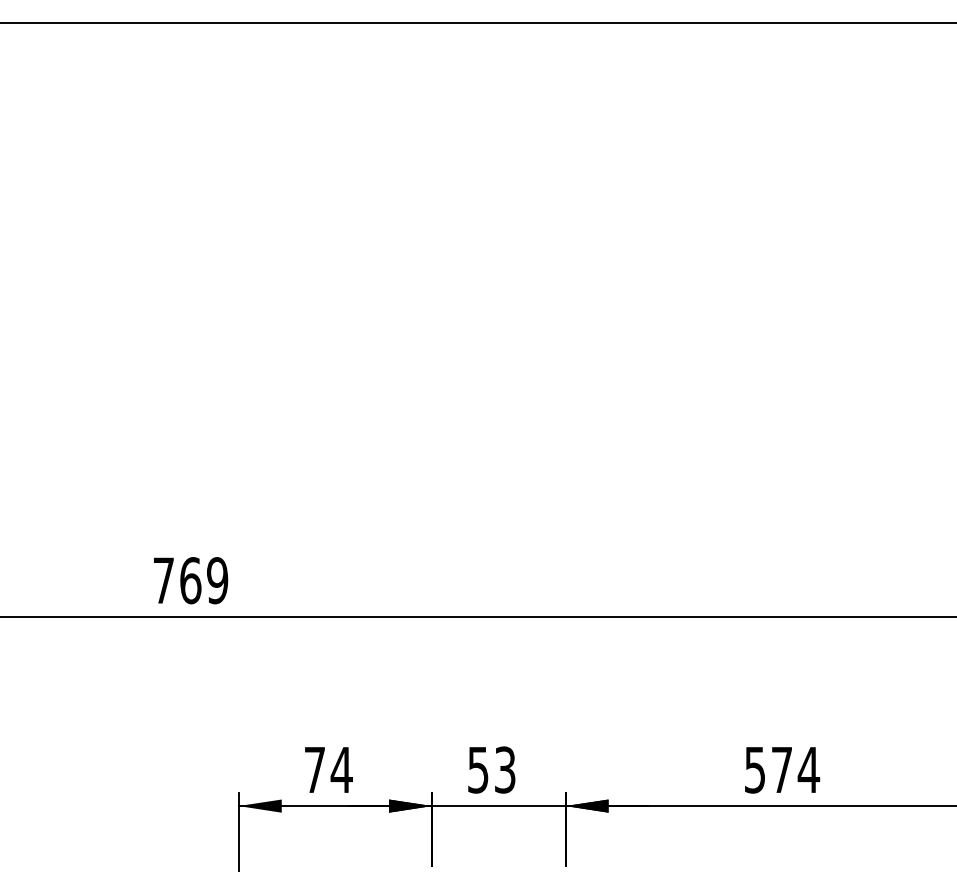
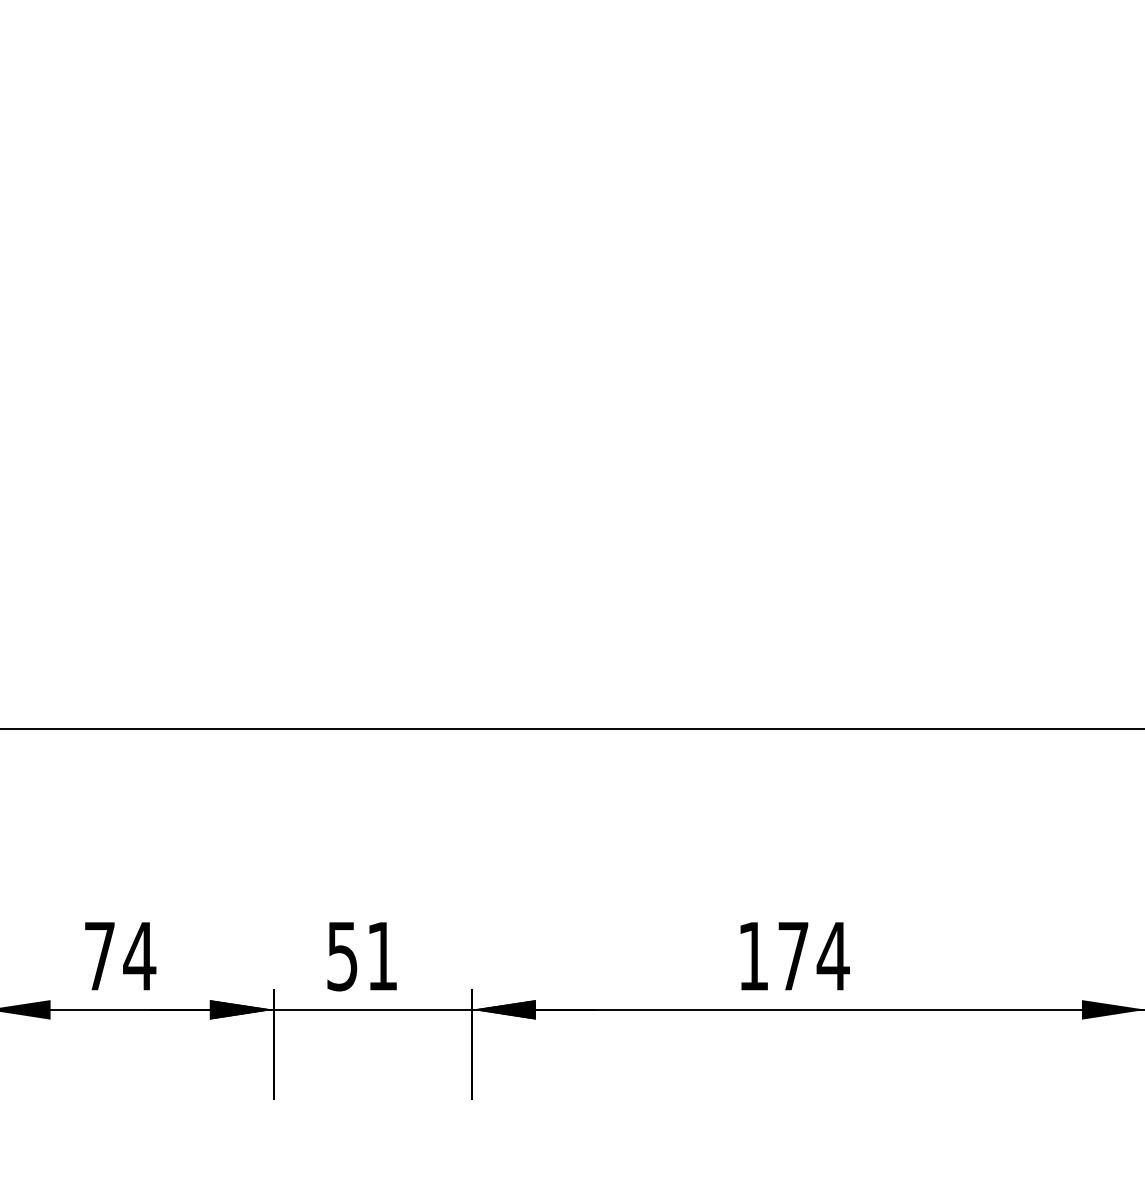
text: (505, 769) -> (382, 955), 53 -> 51
text: (754, 770) -> (752, 956), 574 -> 174

